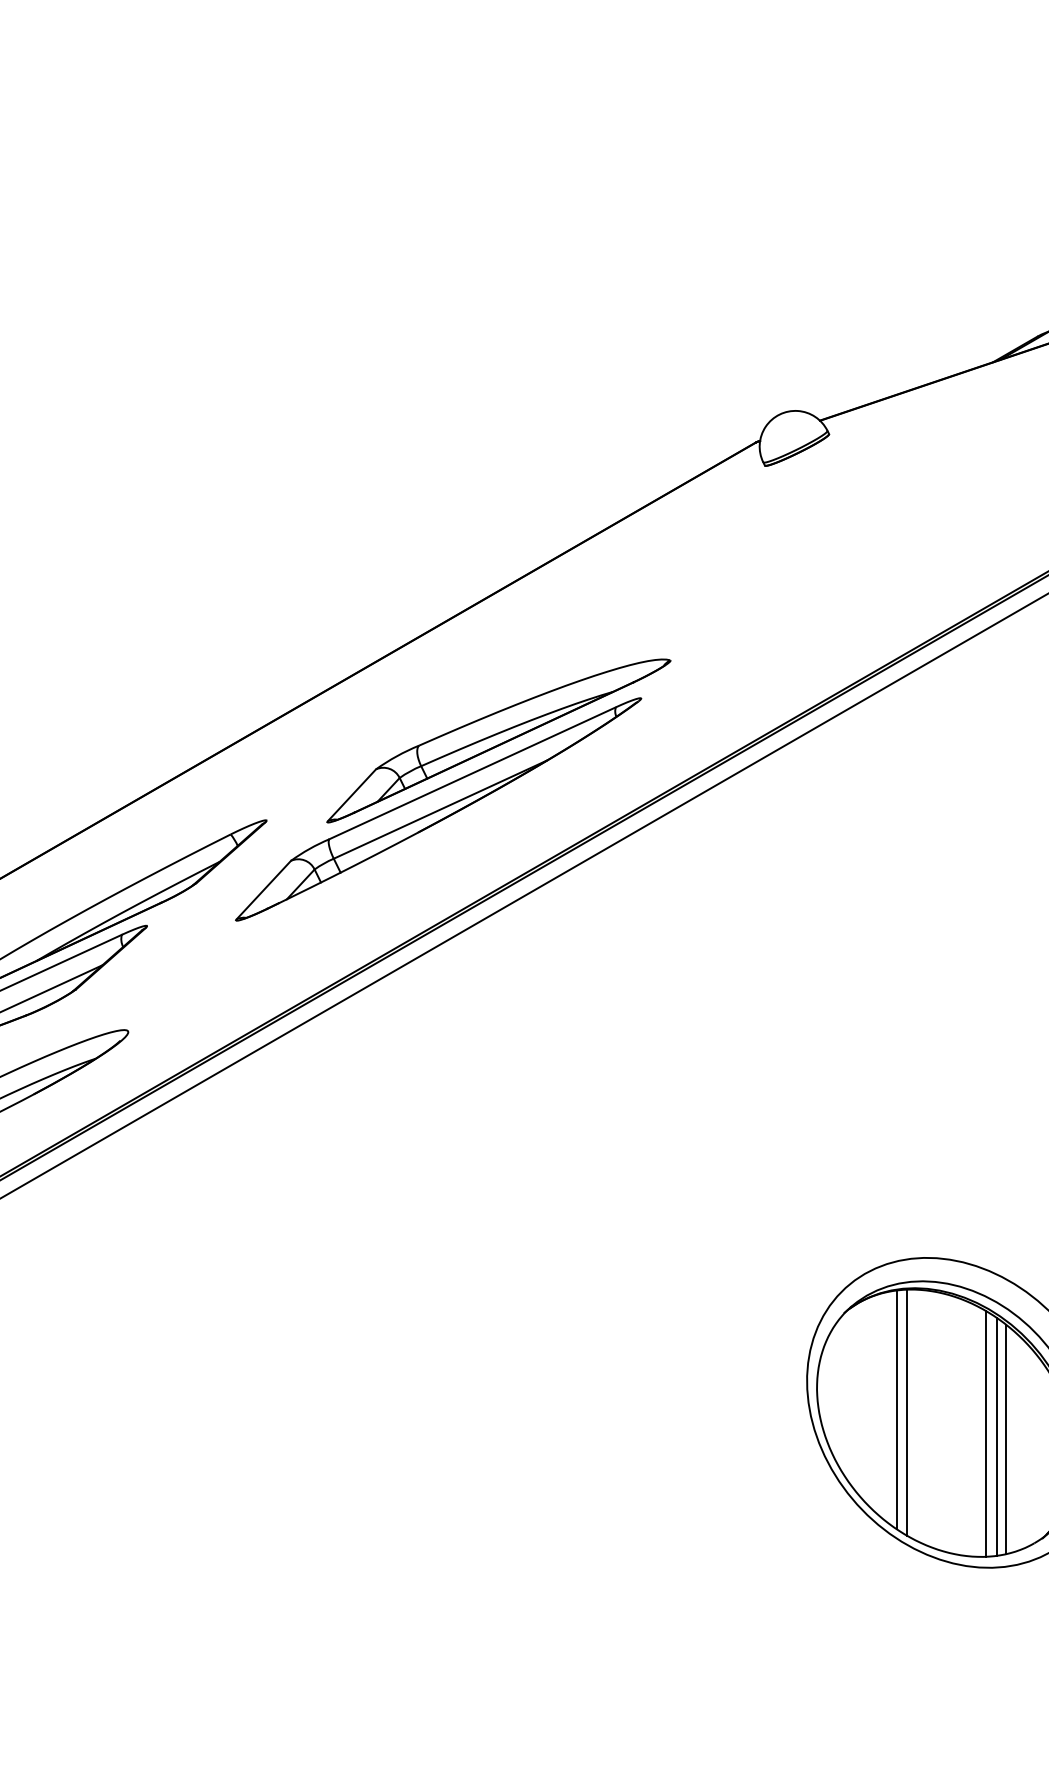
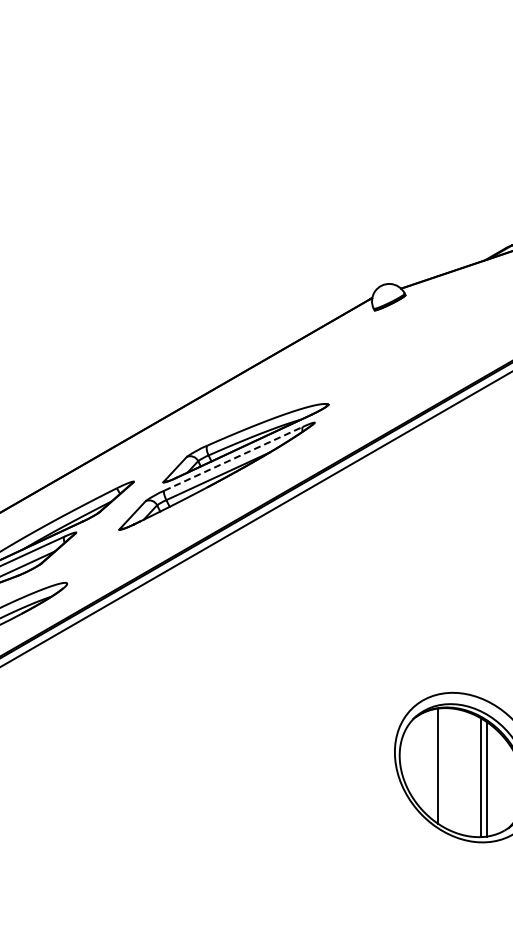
line: (472, 772) -> (233, 458), solid -> dashed
line: (907, 1412) -> (443, 767), removed
line: (1005, 1439) -> (490, 780), removed

